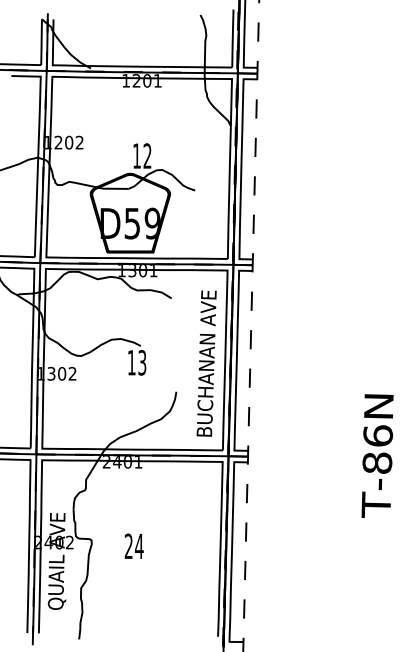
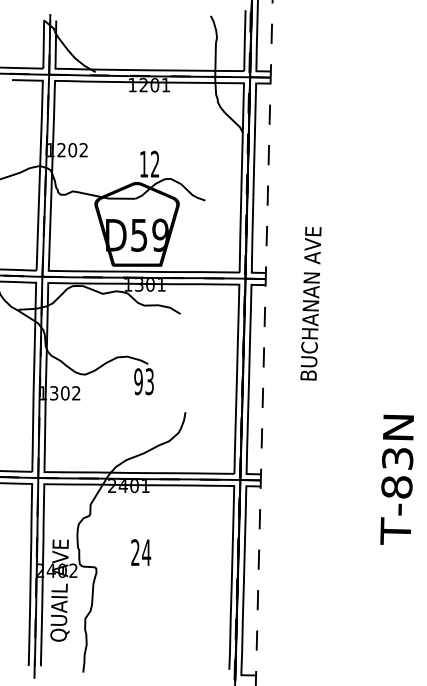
text: (131, 362) -> (138, 381), 13 -> 93
text: (206, 363) -> (310, 303), moved
text: (378, 435) -> (398, 458), T-86N -> T-83N
text: (133, 545) -> (140, 551), moved

